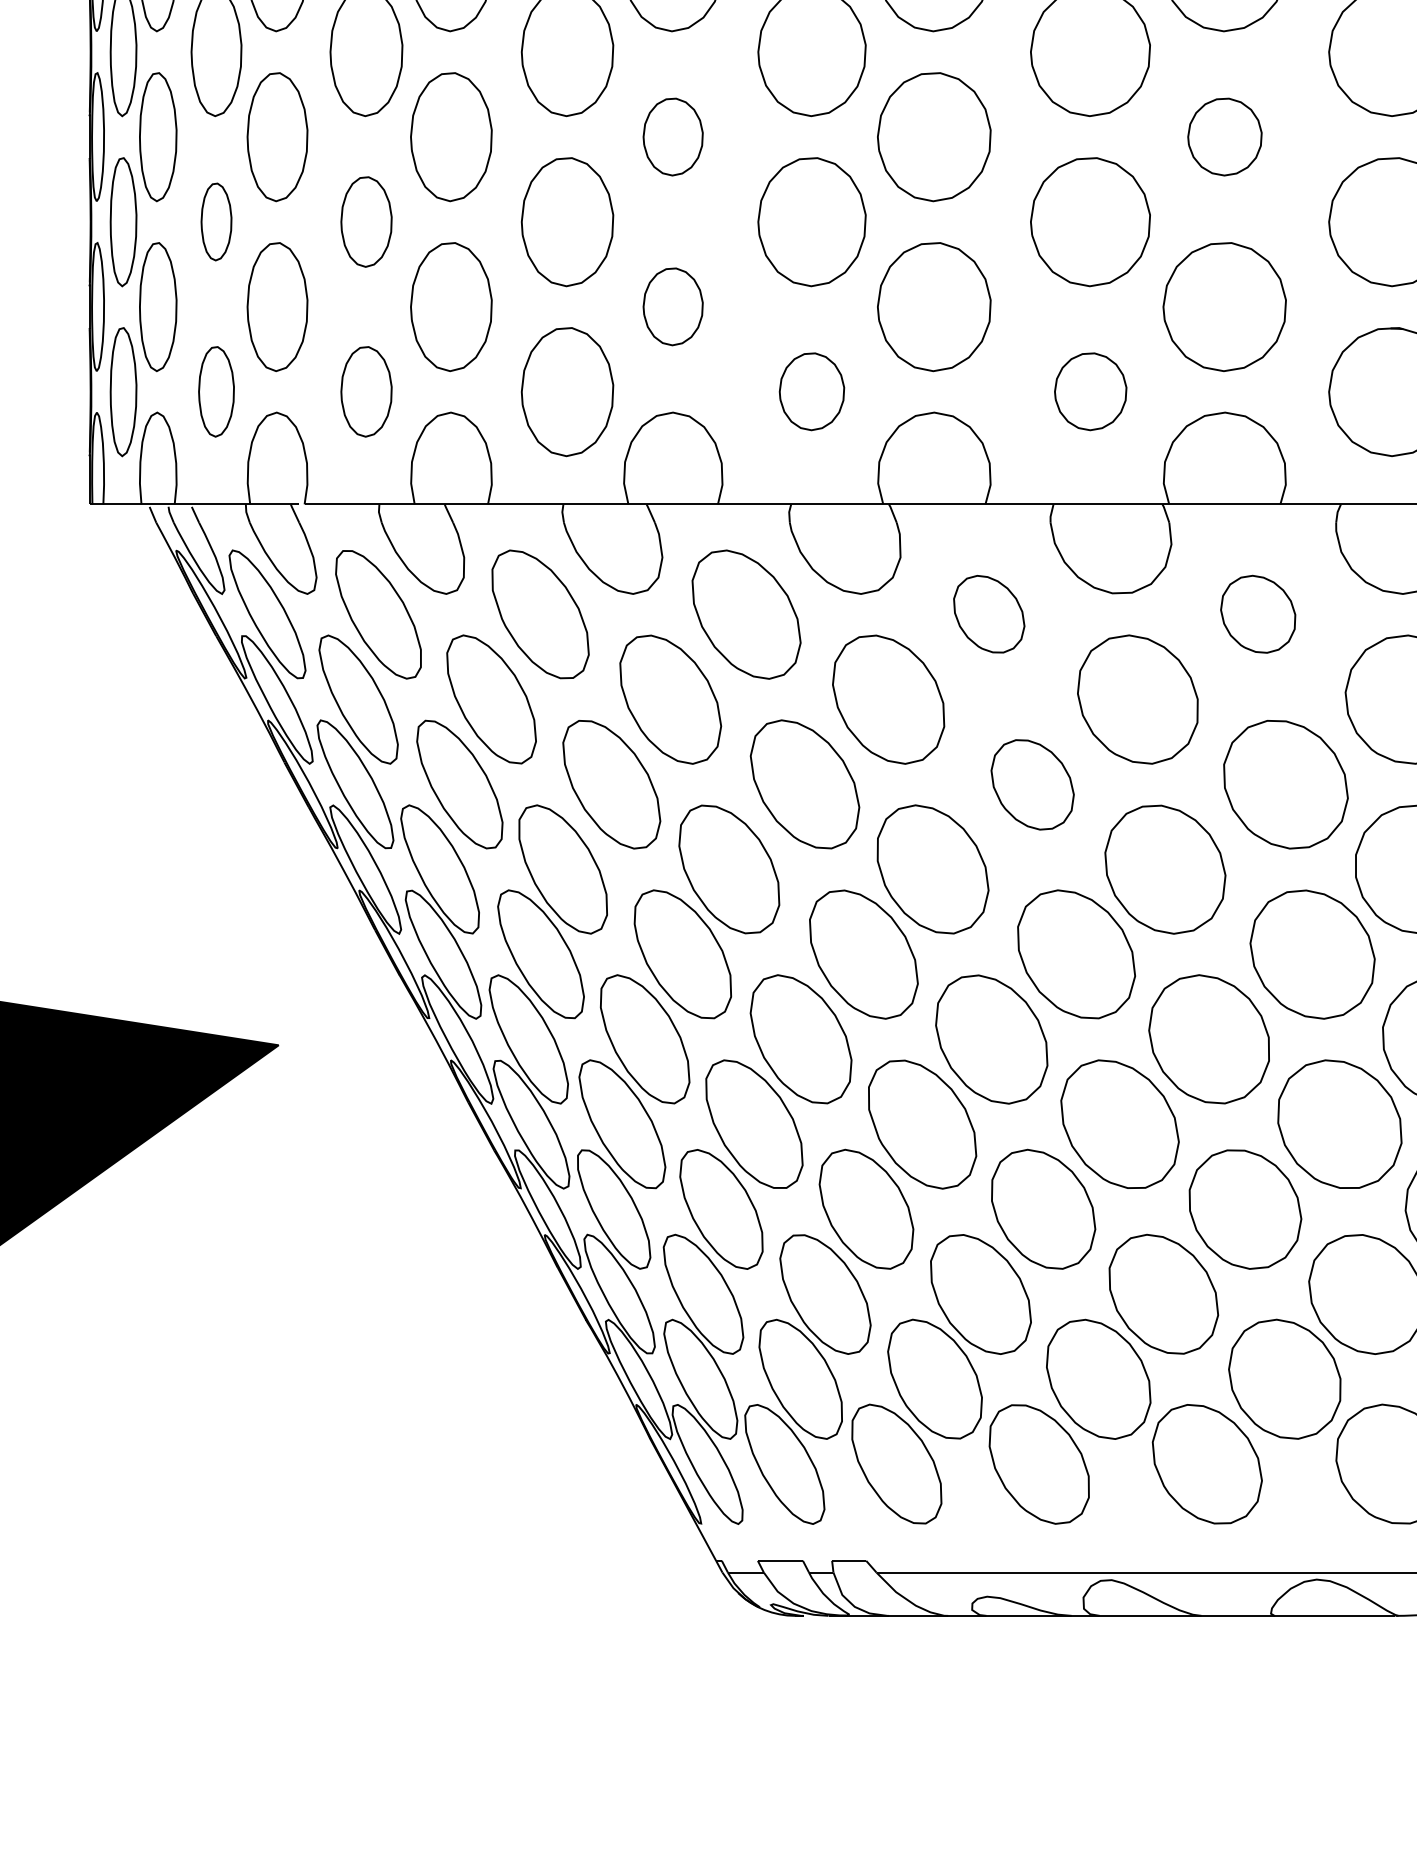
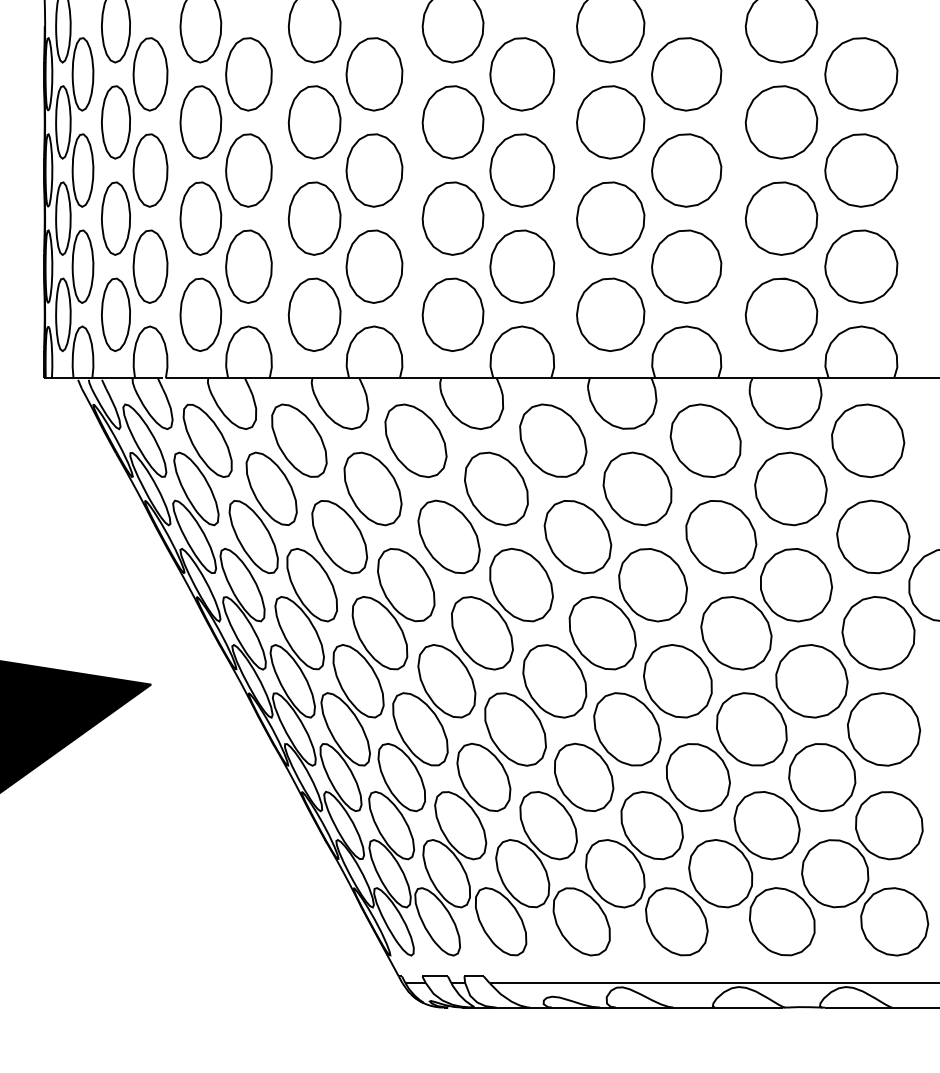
part: (673, 137) -> (374, 170), size x1.67
part: (1224, 137) -> (686, 170), size x1.67
part: (215, 221) -> (115, 218), size x1.67
part: (365, 221) -> (200, 218), size x1.43
part: (673, 306) -> (374, 266), size x1.67
part: (215, 391) -> (115, 314), size x1.43
part: (365, 391) -> (200, 314), size x1.43
part: (811, 391) -> (452, 314), size x1.67
part: (1090, 391) -> (610, 314), size x1.67
part: (989, 614) -> (553, 440), size x1.67
part: (1257, 614) -> (705, 440), size x1.67
part: (1031, 785) -> (577, 537), size x1.43

